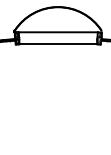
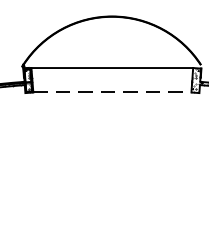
line: (58, 44) -> (112, 92), solid -> dashed

